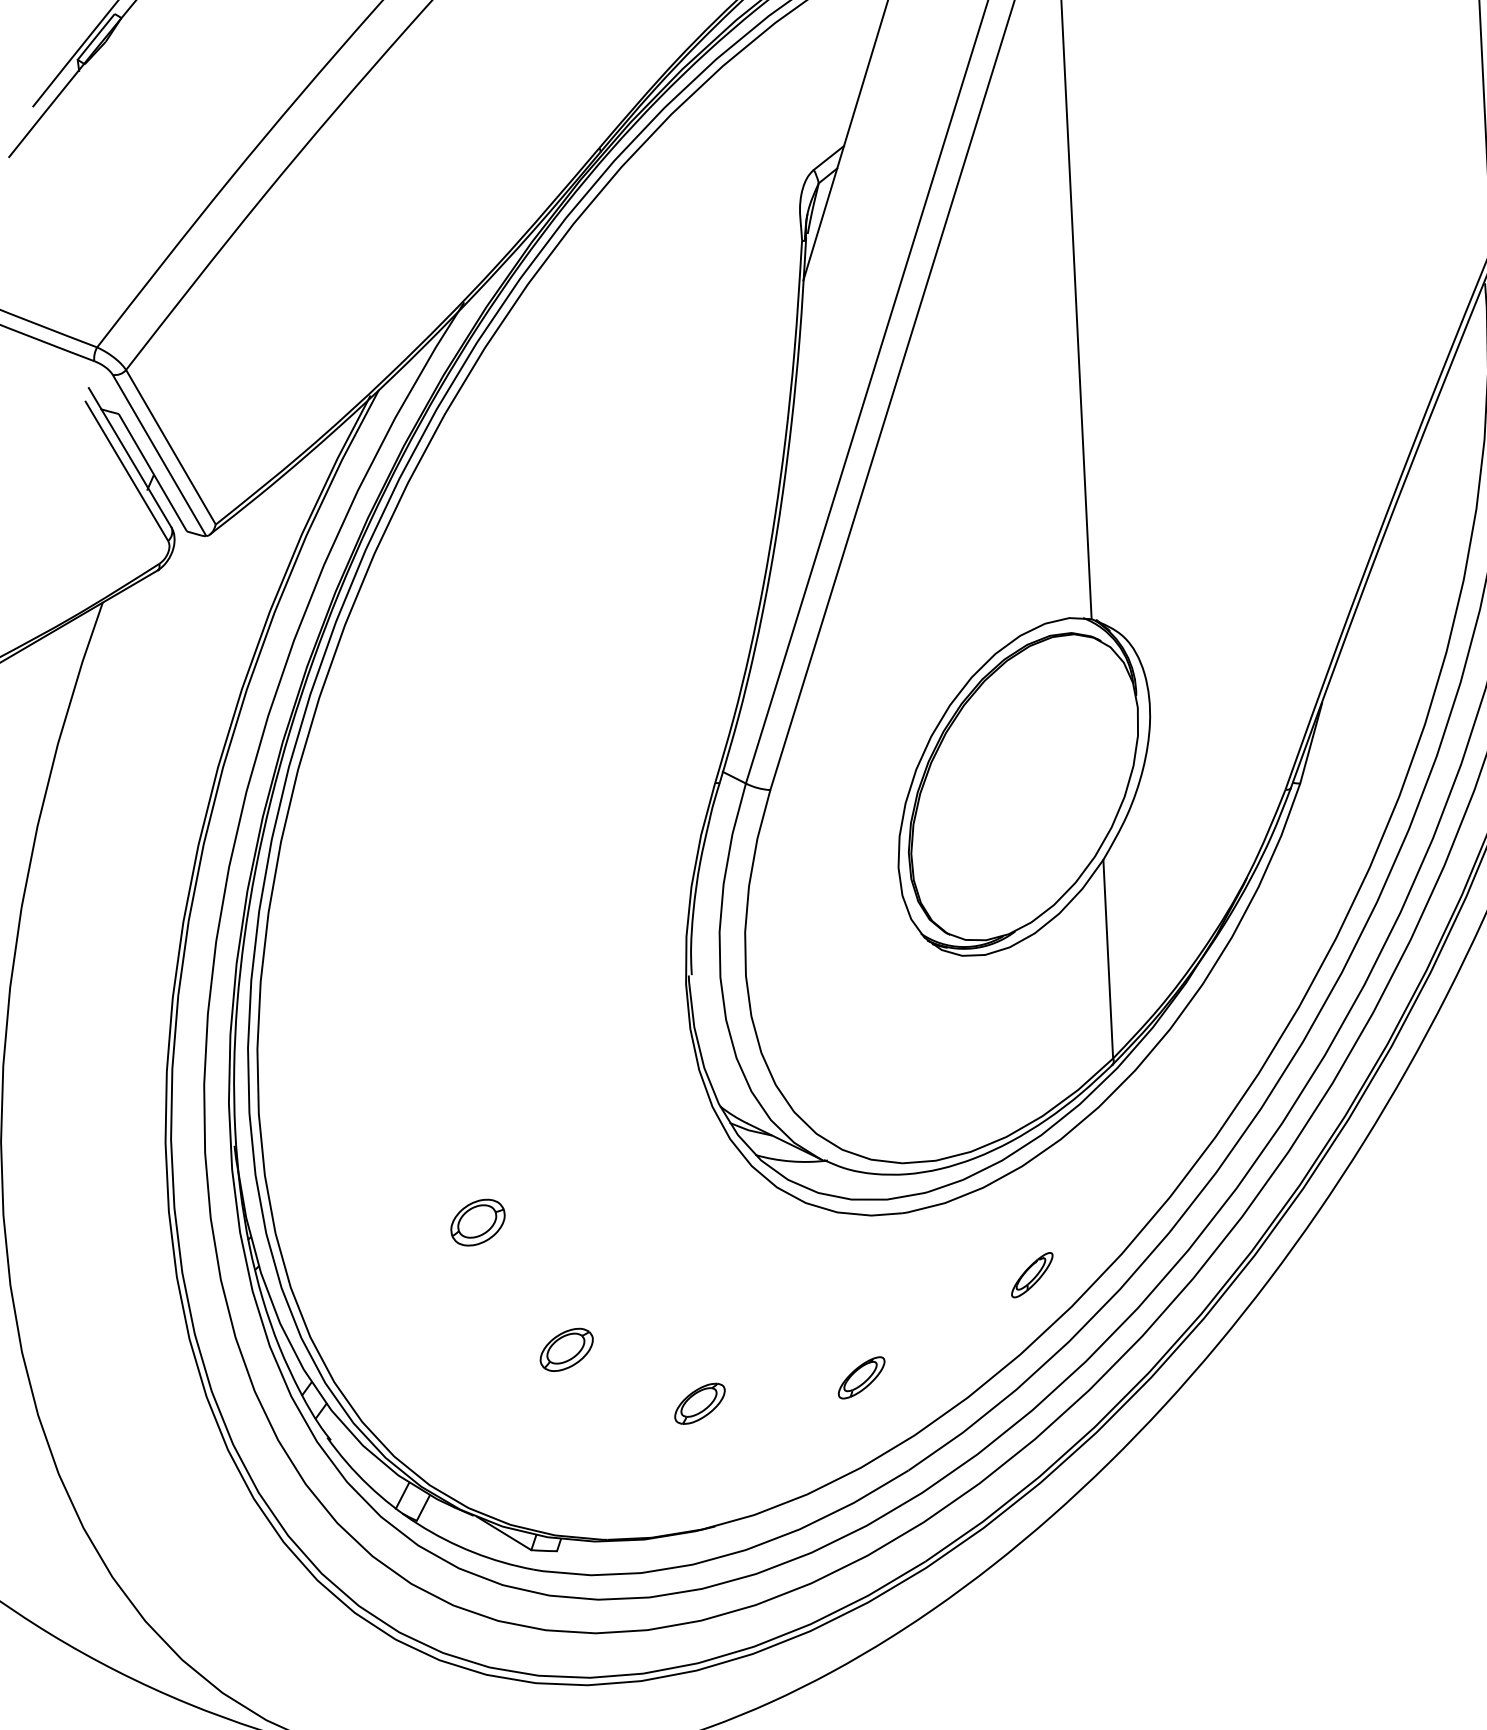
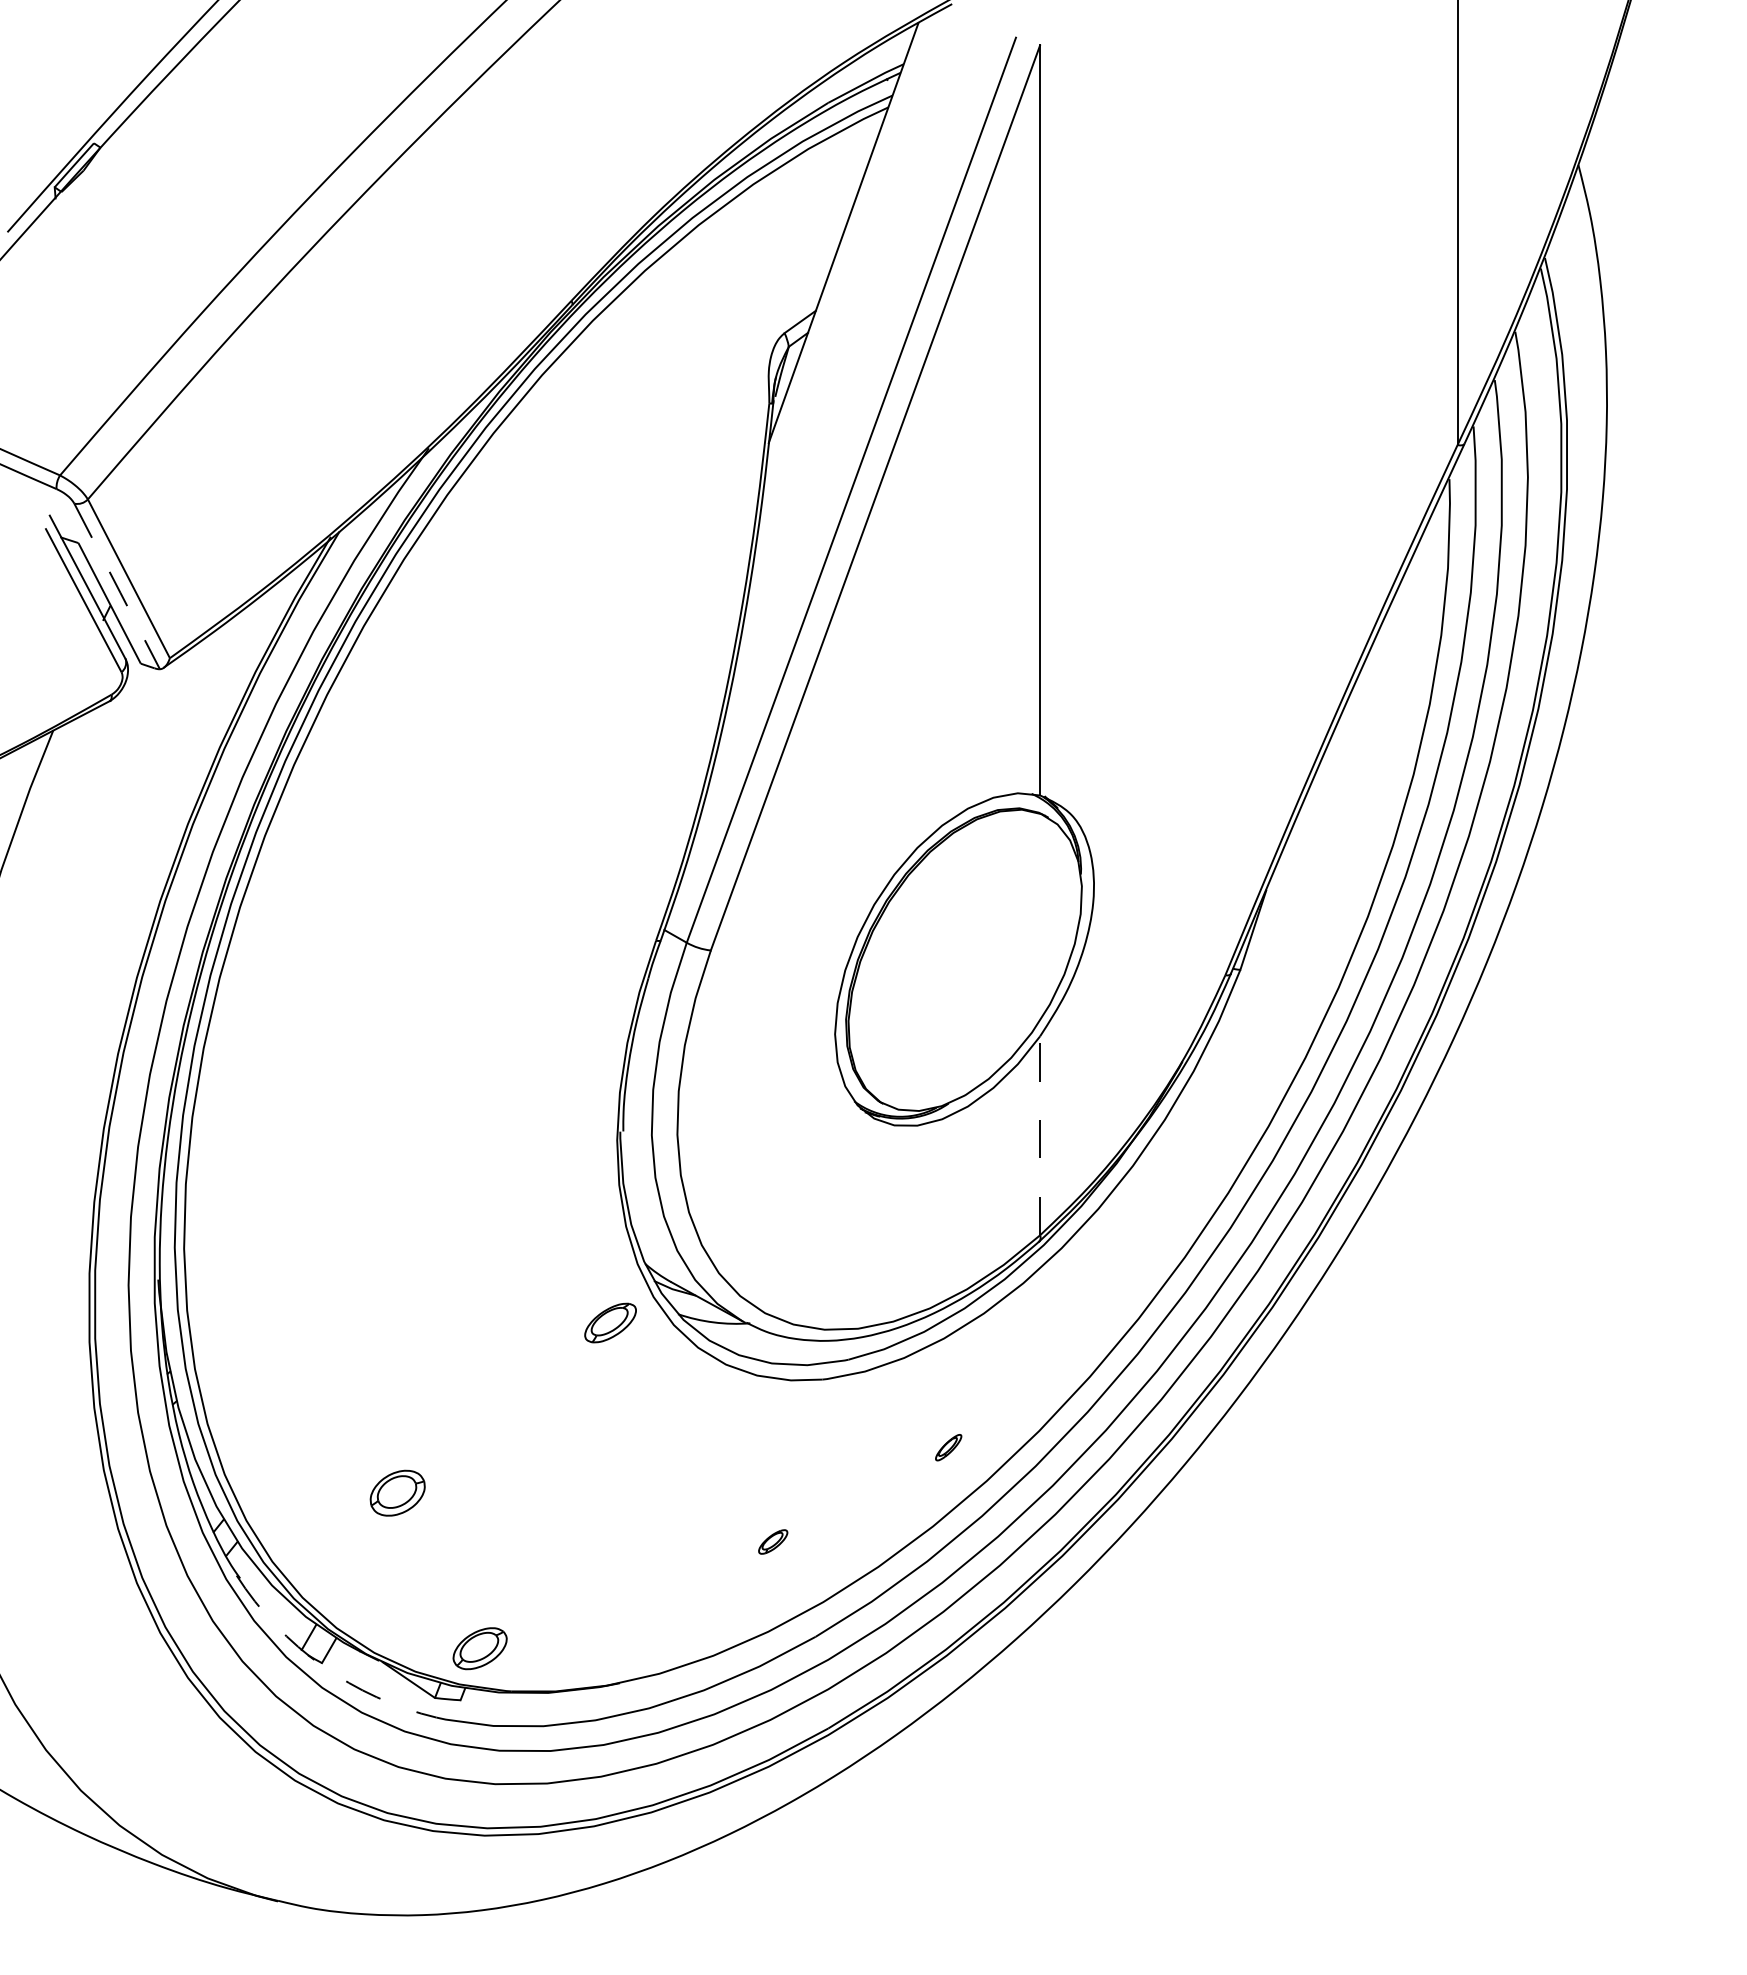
line: (159, 455) -> (117, 586), solid -> dashed
line: (1108, 958) -> (1040, 1135), solid -> dashed
part: (477, 1221) -> (397, 1492), moved
part: (1031, 1274) -> (948, 1447), size x0.6
part: (566, 1349) -> (479, 1648), moved
part: (860, 1377) -> (772, 1541), size x0.6
part: (699, 1403) -> (610, 1322), moved
arc: (417, 1524) -> (322, 1666), solid -> dashed

